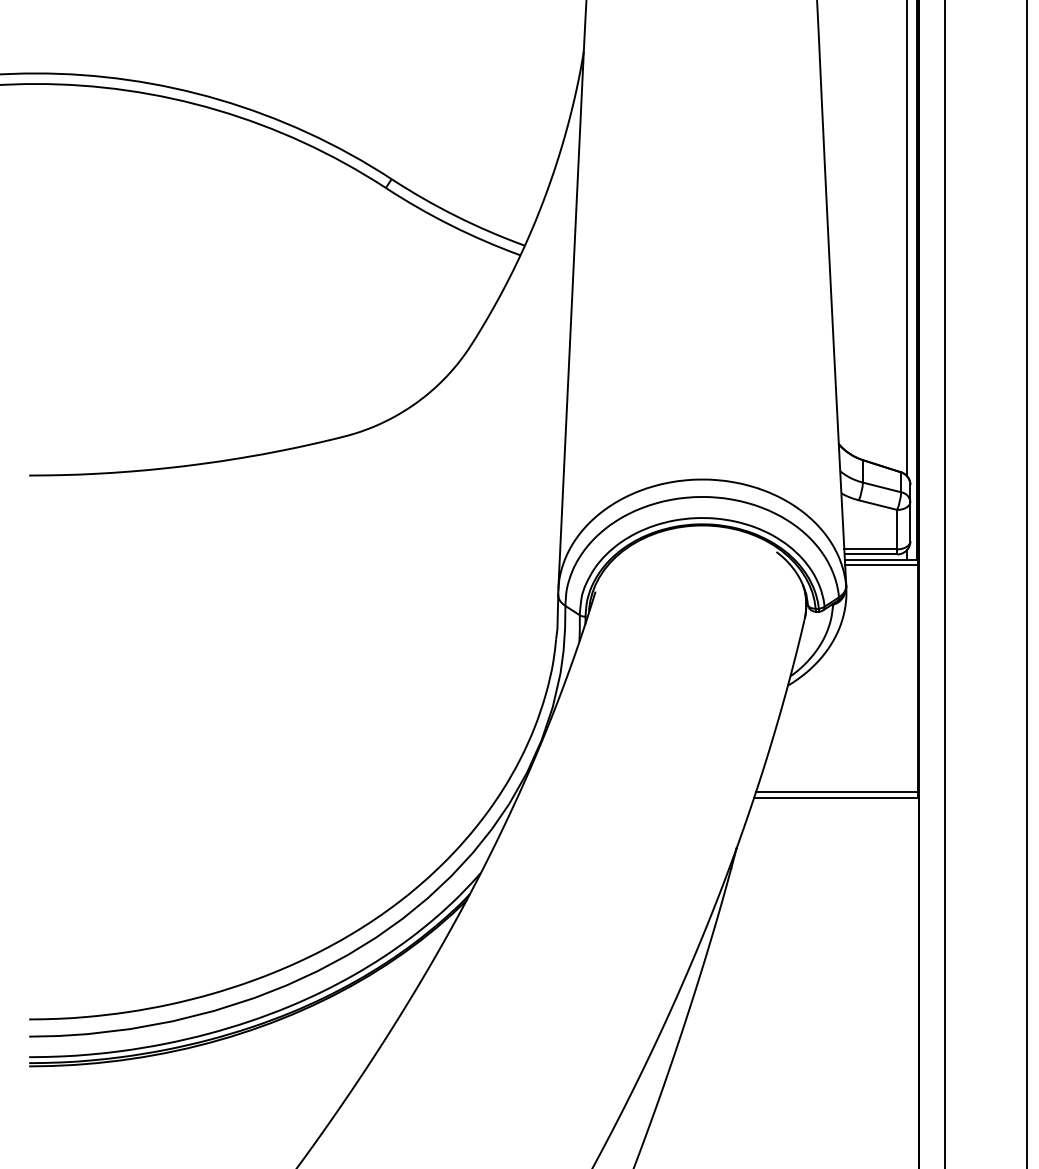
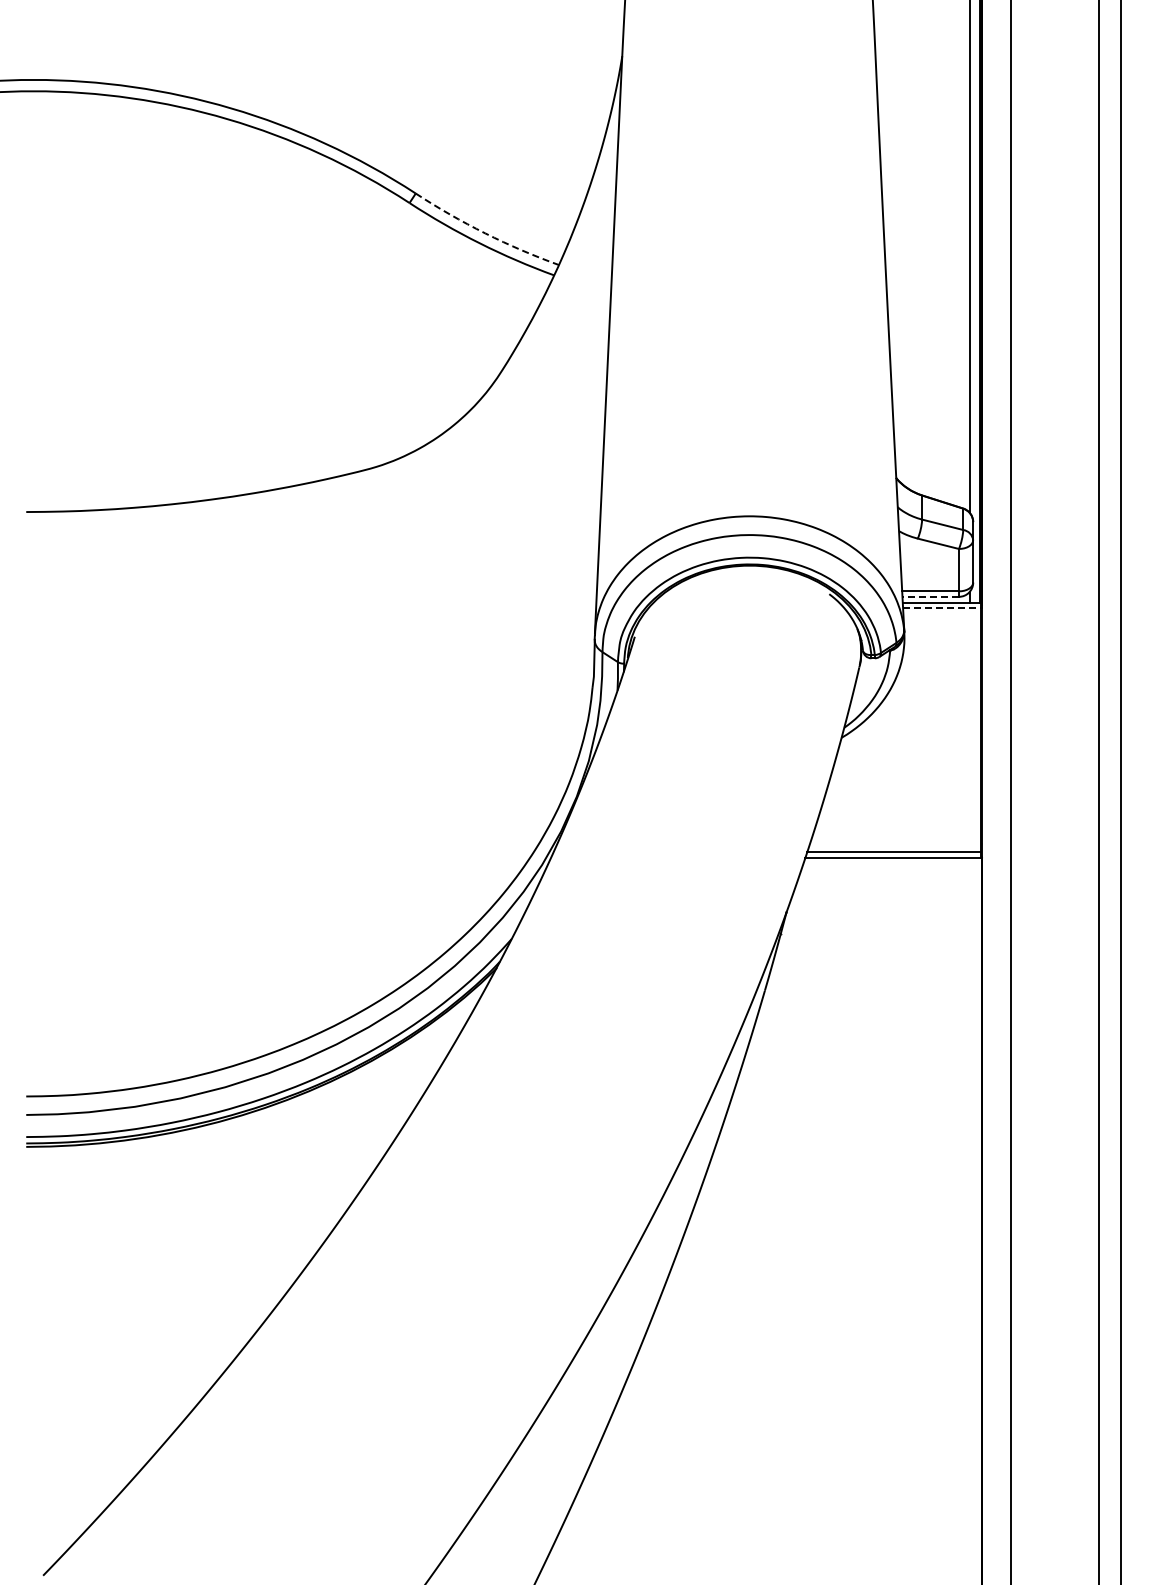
arc: (456, 216) -> (485, 233), solid -> dashed
line: (870, 554) -> (930, 596), solid -> dashed
line: (881, 565) -> (942, 608), solid -> dashed

